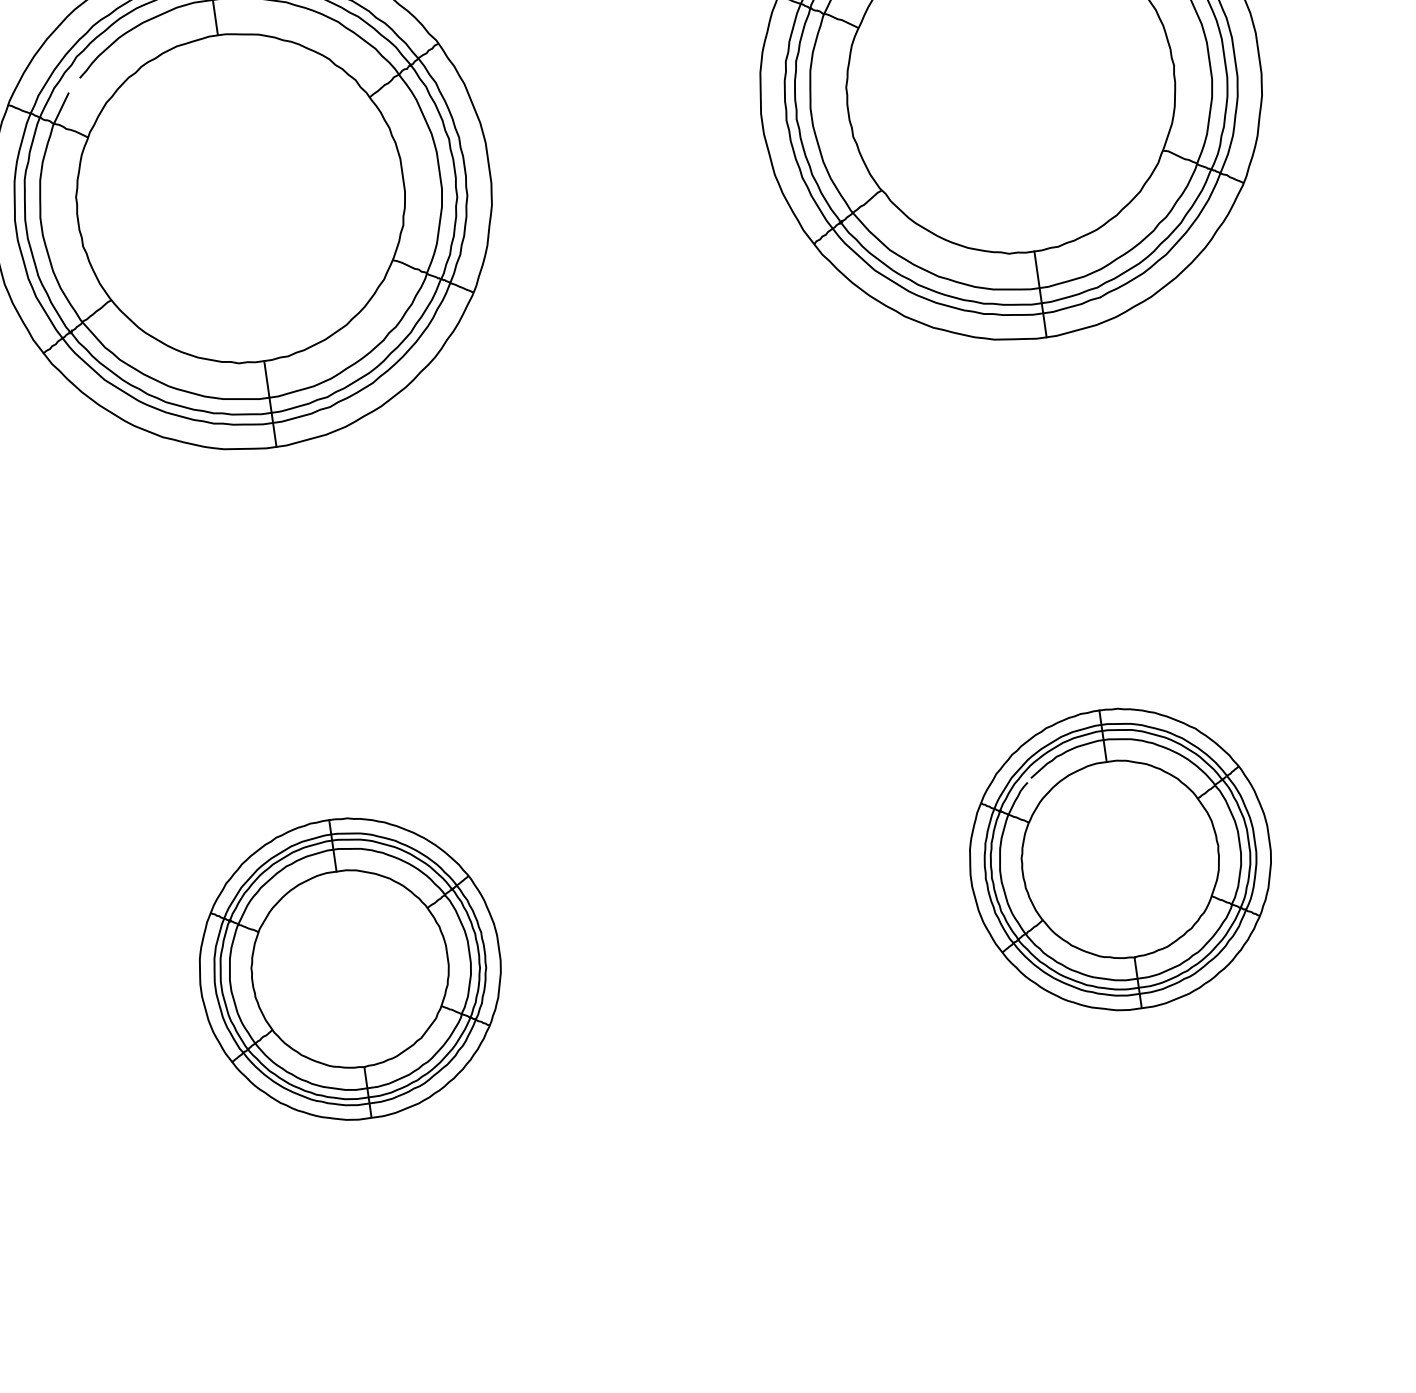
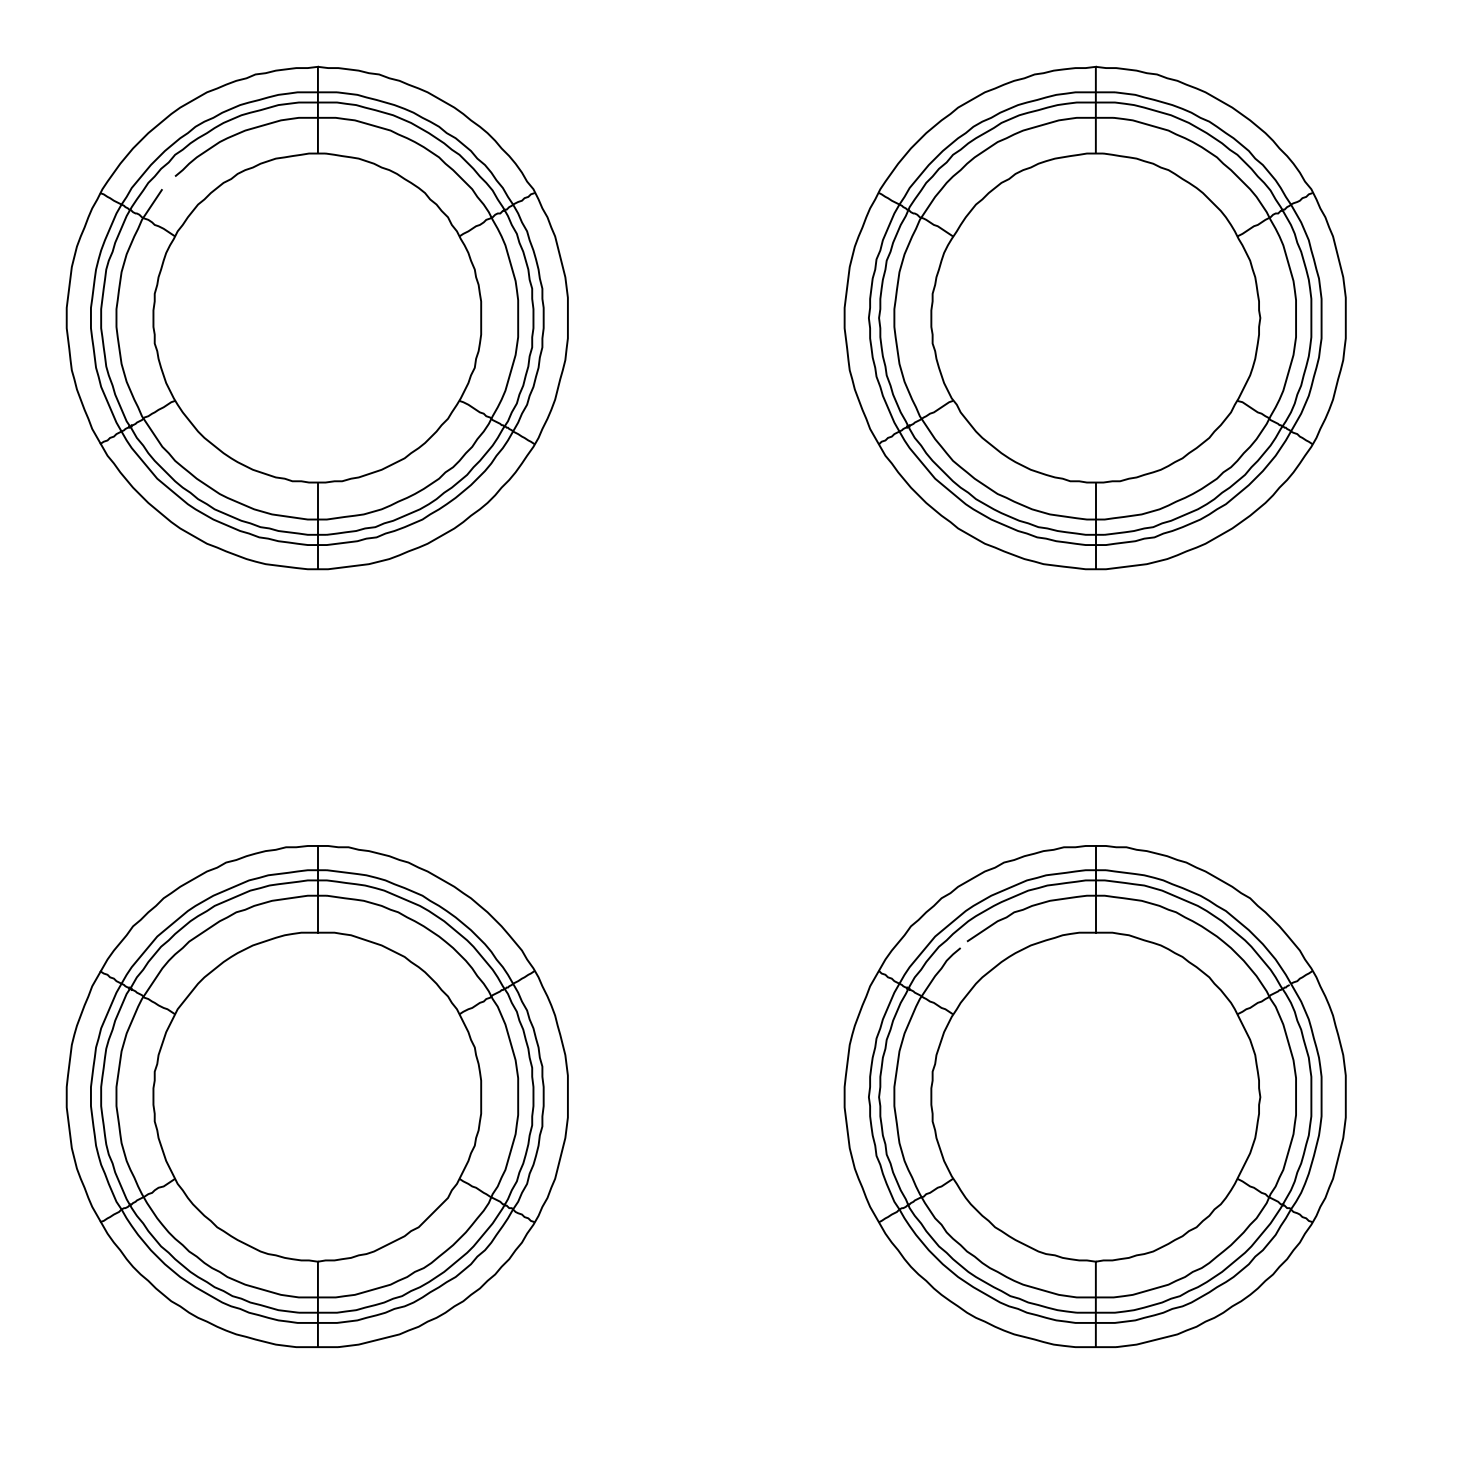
part: (1119, 859) -> (1094, 1096), size x1.67
part: (349, 969) -> (316, 1096), size x1.67

